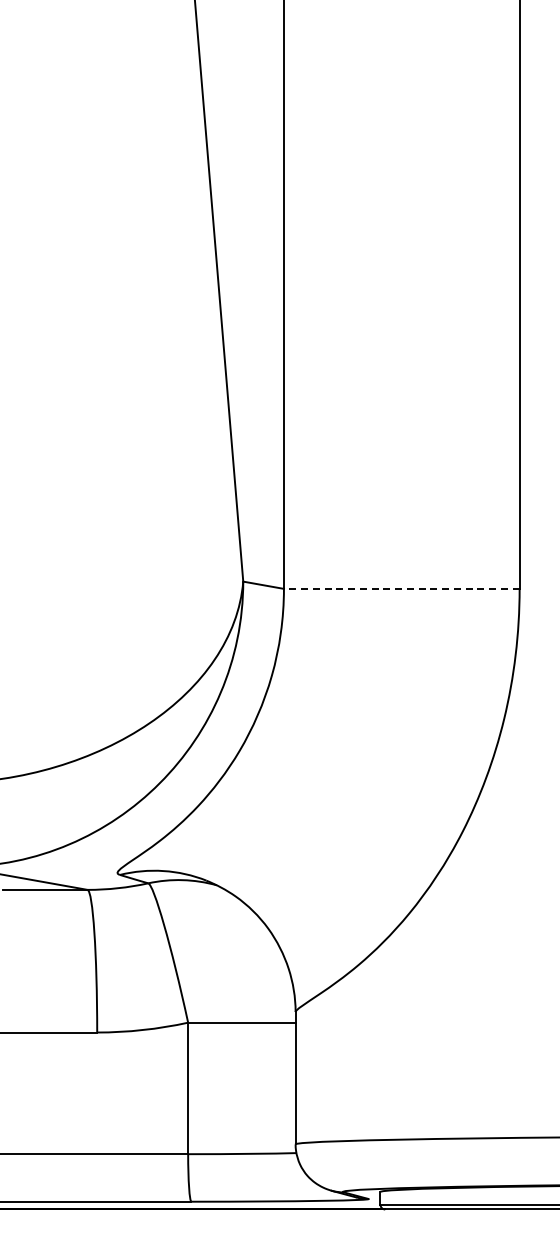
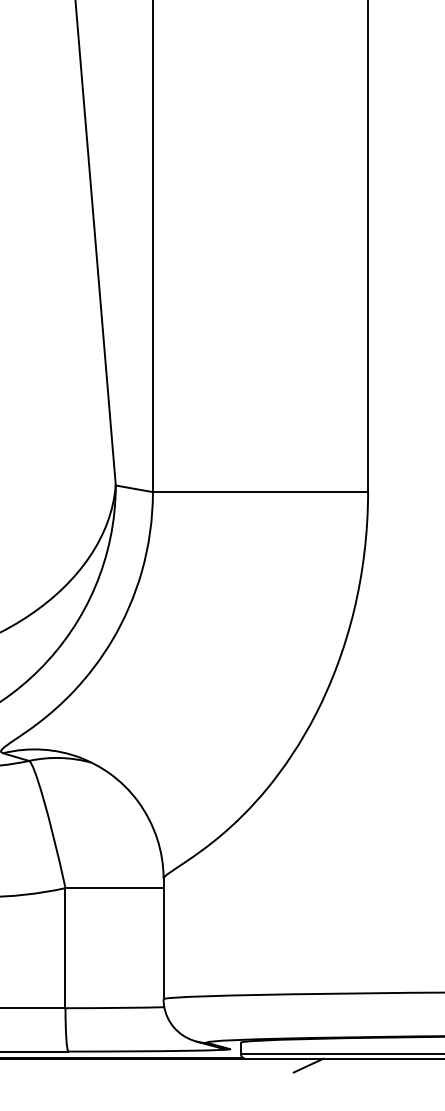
line: (401, 588) -> (260, 491), dashed -> solid
line: (454, 1216) -> (308, 1065), added

